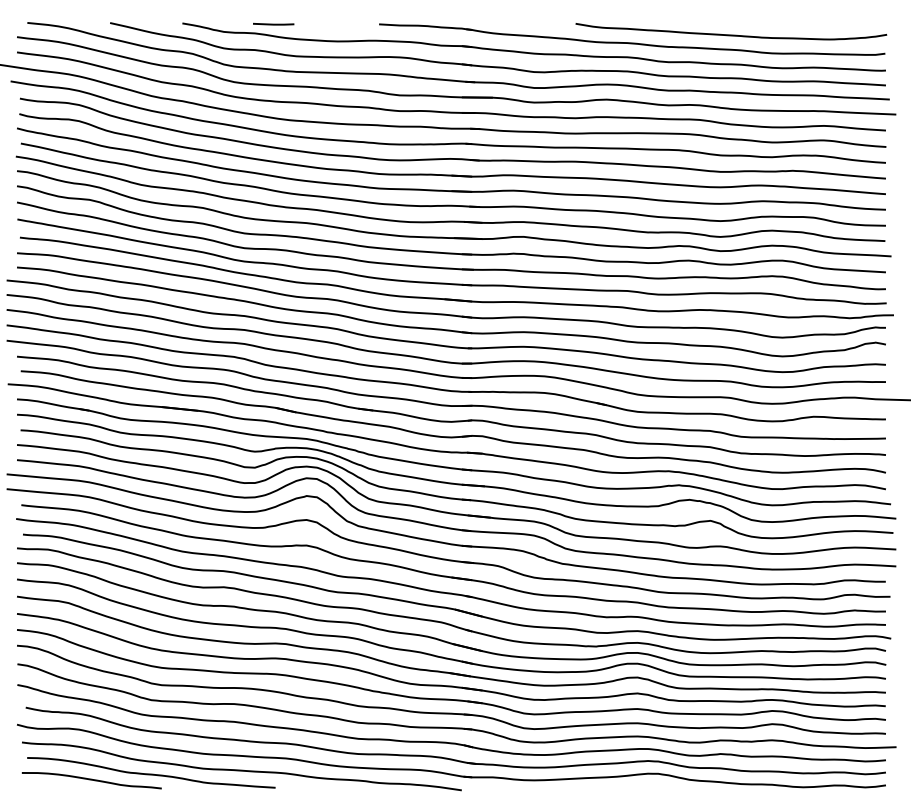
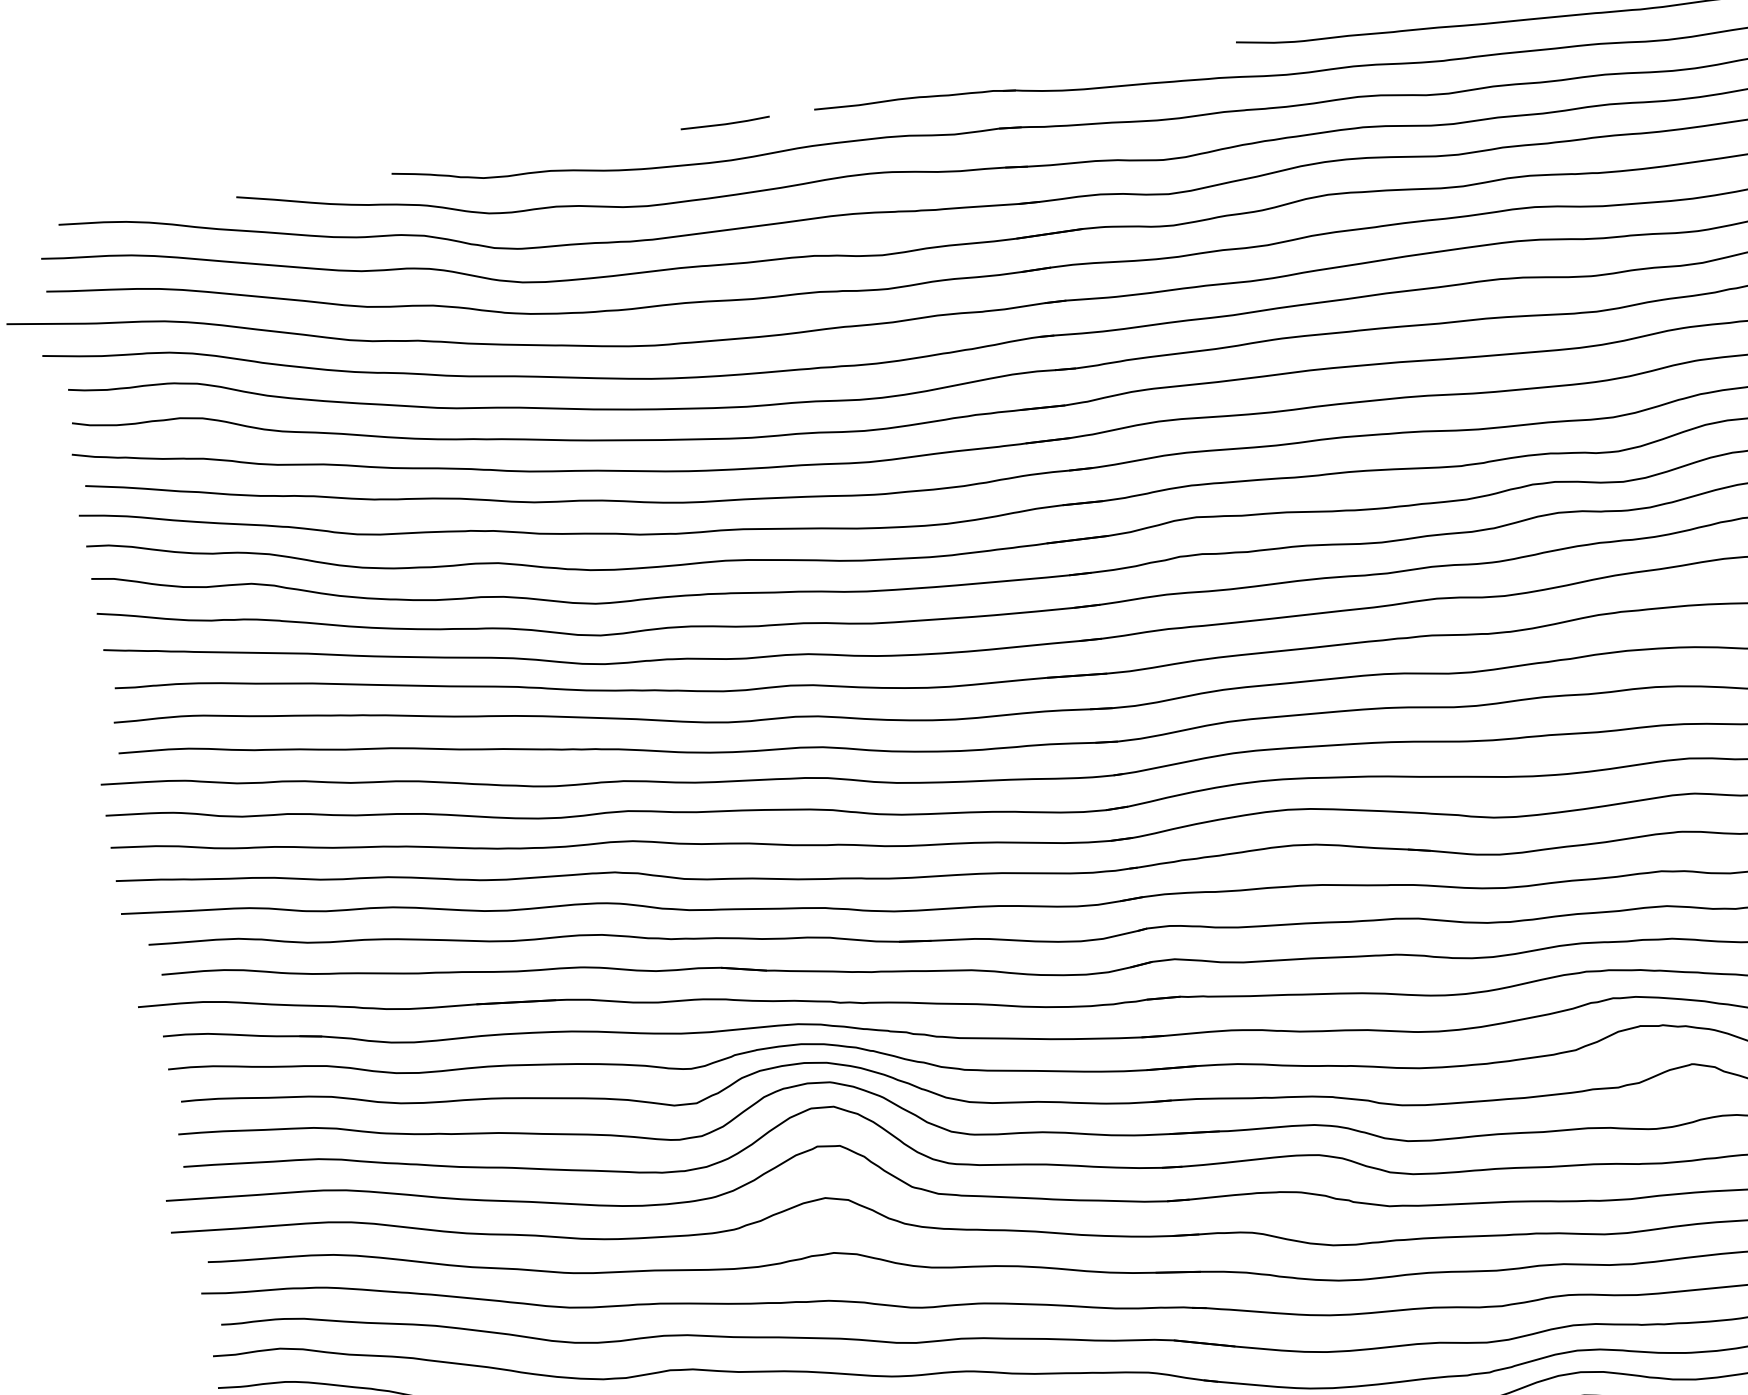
line: (273, 23) -> (724, 121), moved

